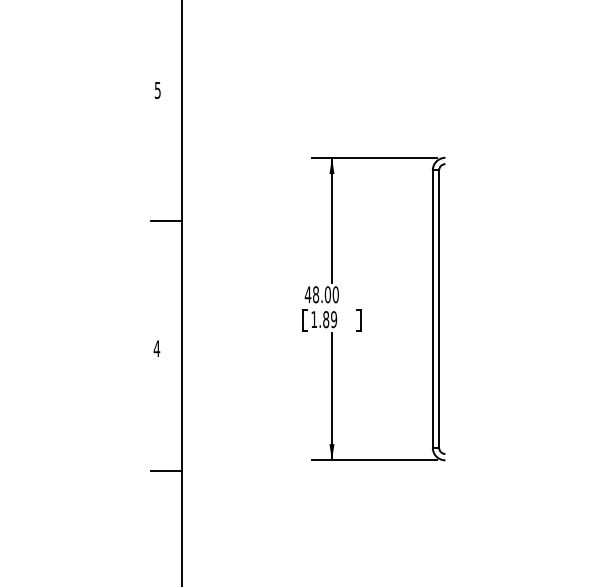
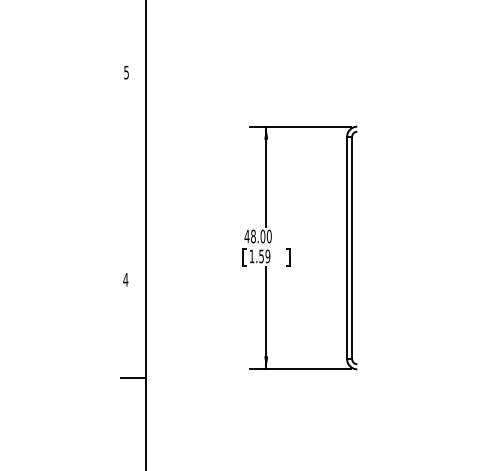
line: (166, 221) -> (133, 177), removed
text: (326, 319) -> (261, 256), 1.89 -> 1.59

